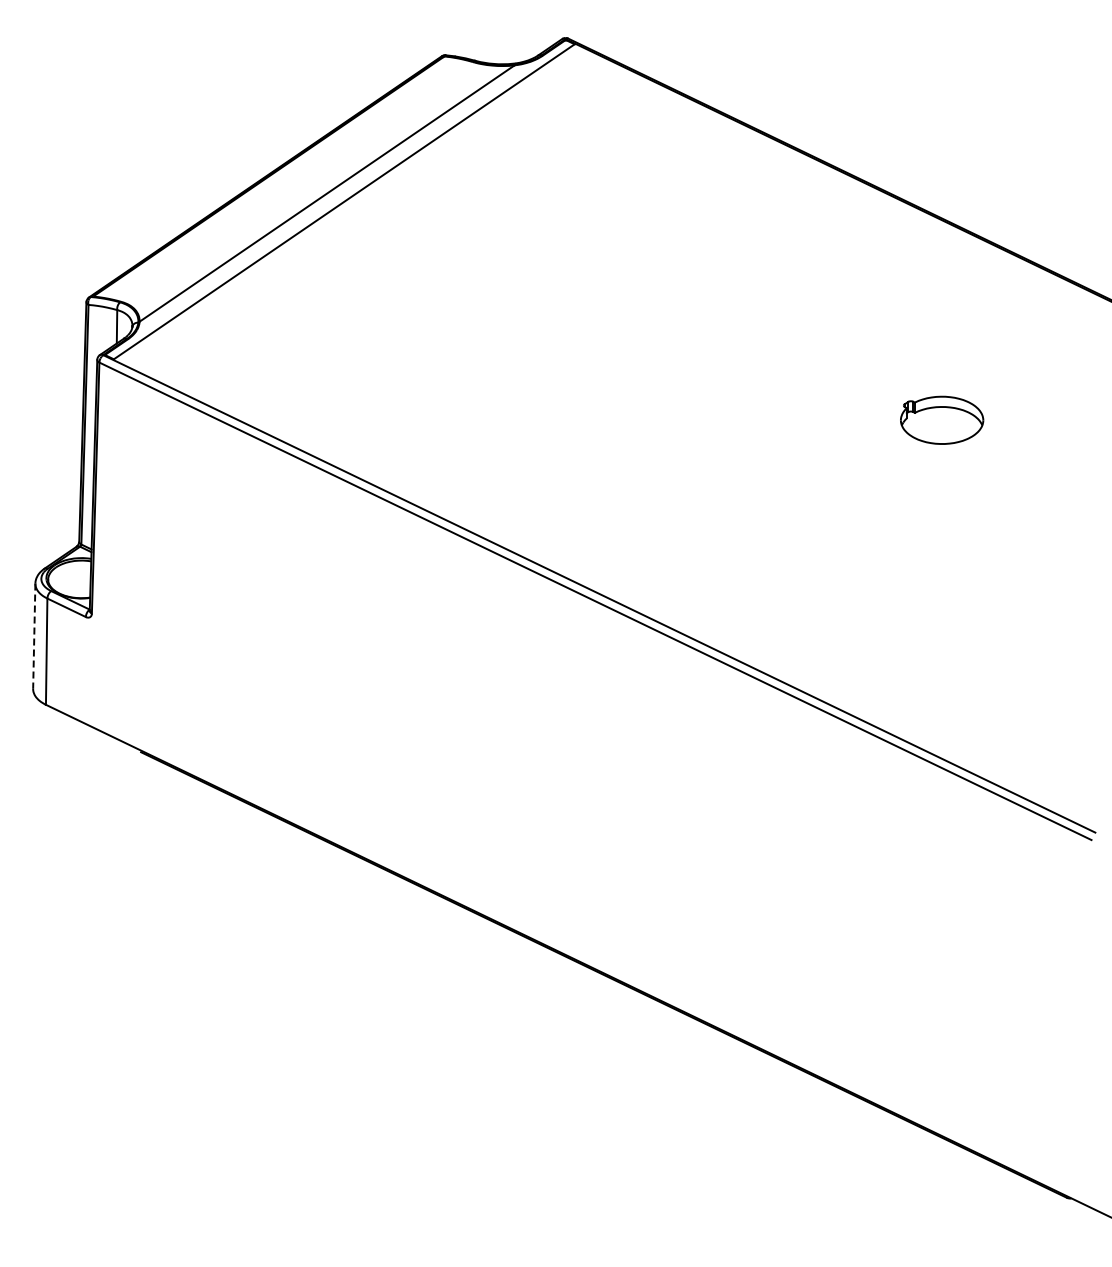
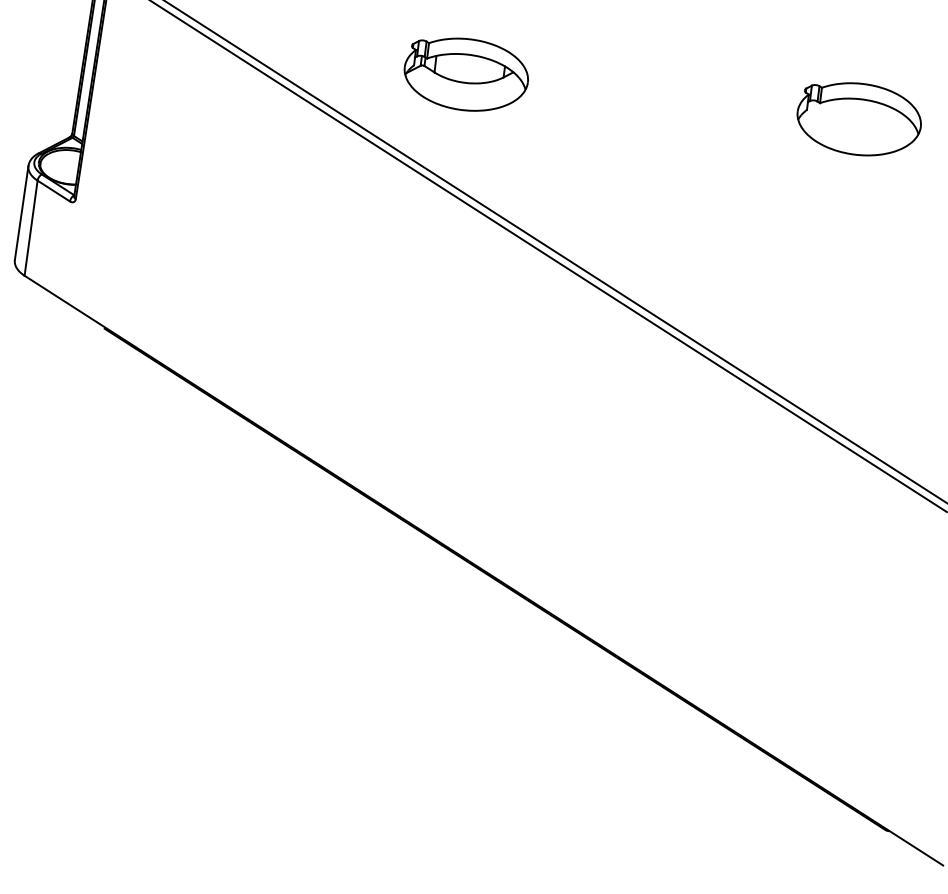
part: (941, 420) -> (858, 119), size x1.67
part: (503, 424) -> (465, 74), added
line: (34, 636) -> (21, 213), dashed -> solid

